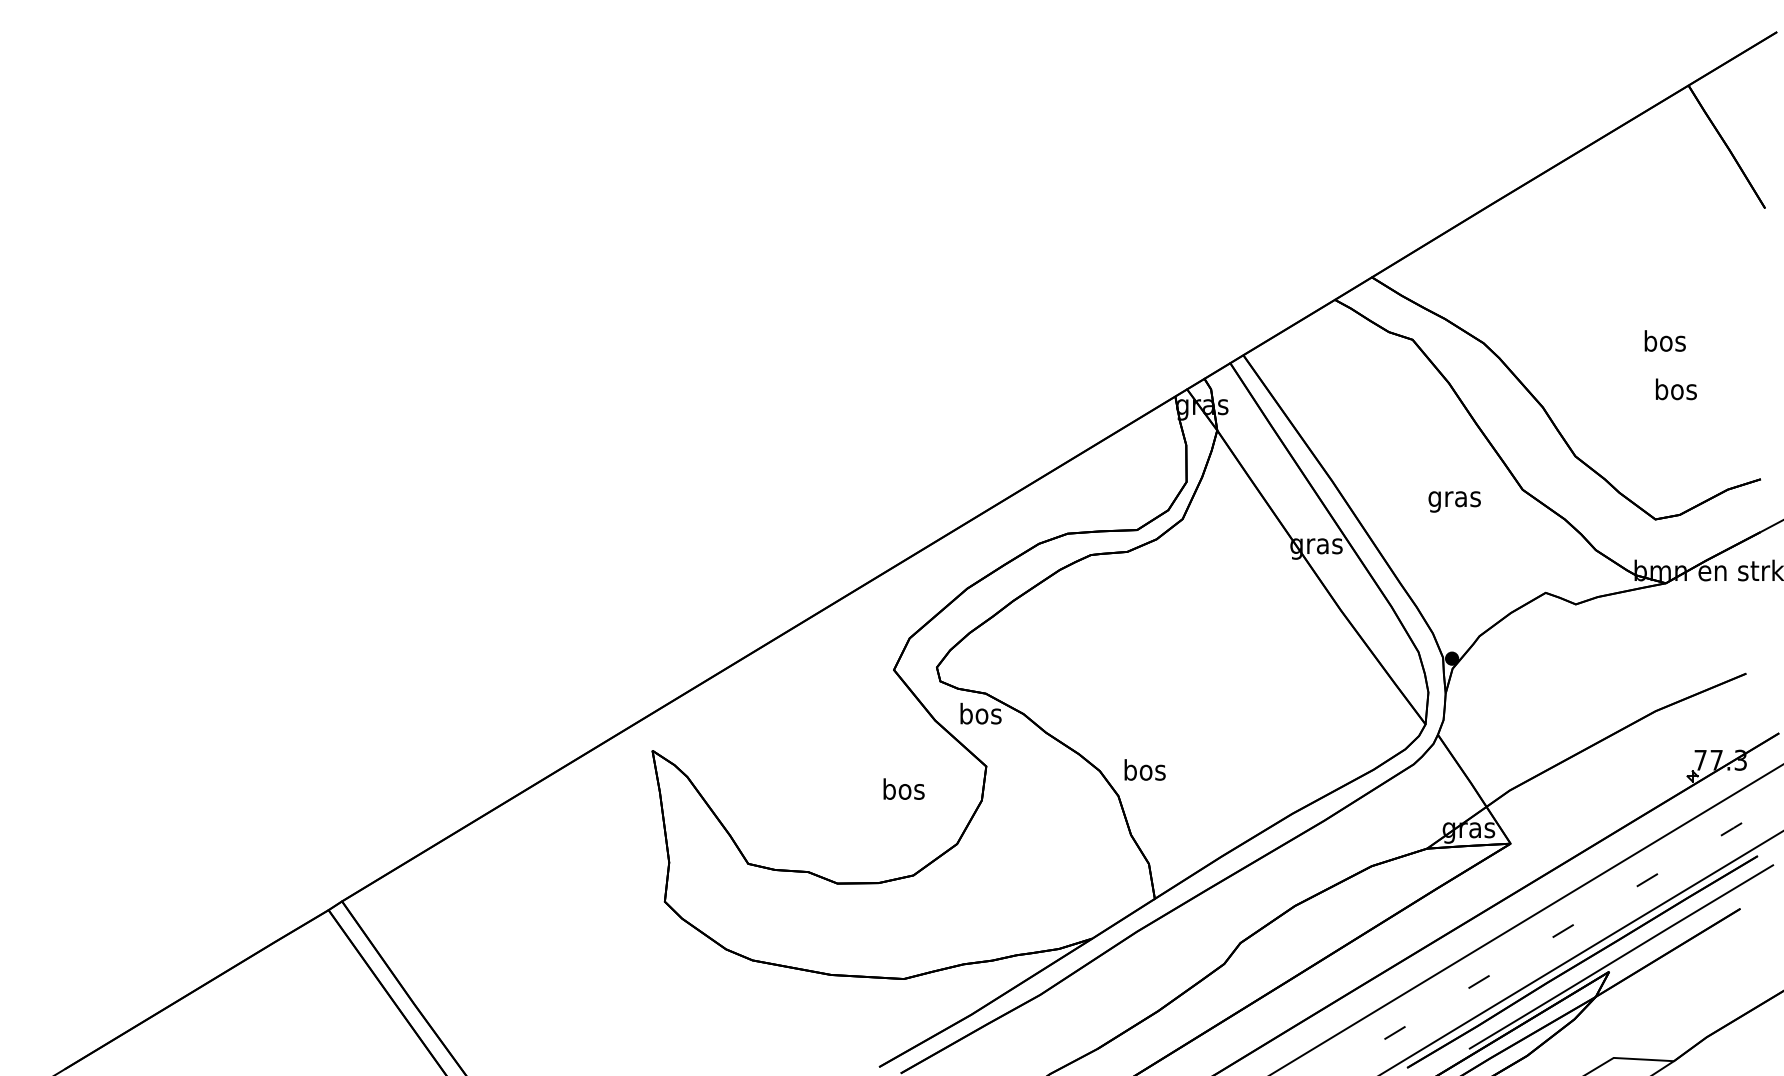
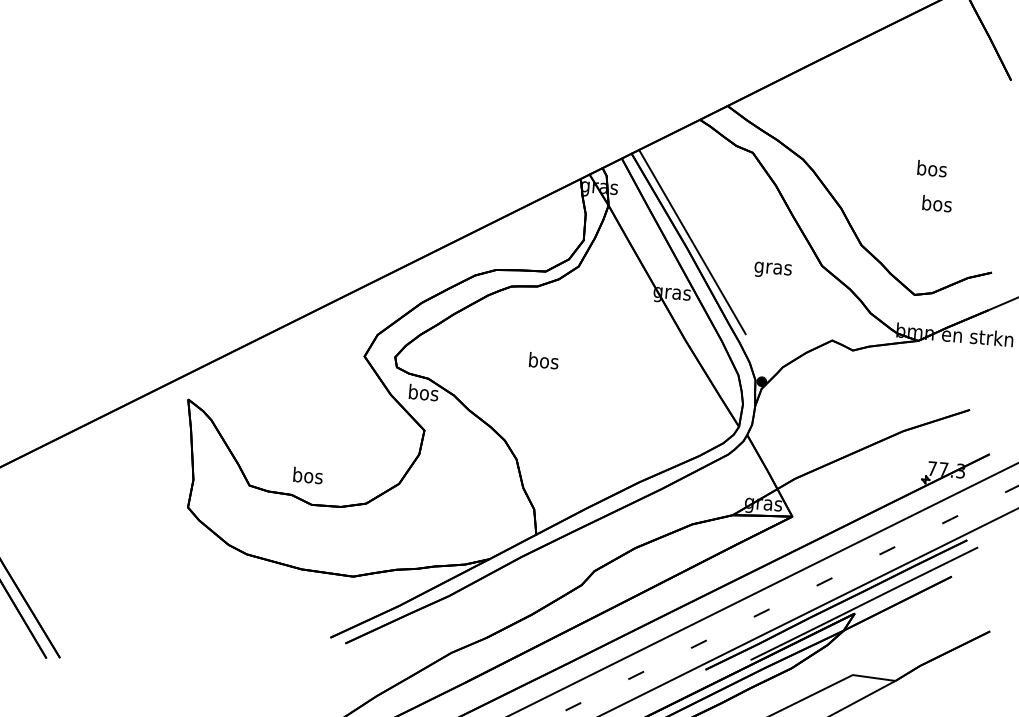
line: (1338, 471) -> (692, 241), added
text: (1144, 769) -> (543, 360), moved
text: (903, 788) -> (307, 475), moved

